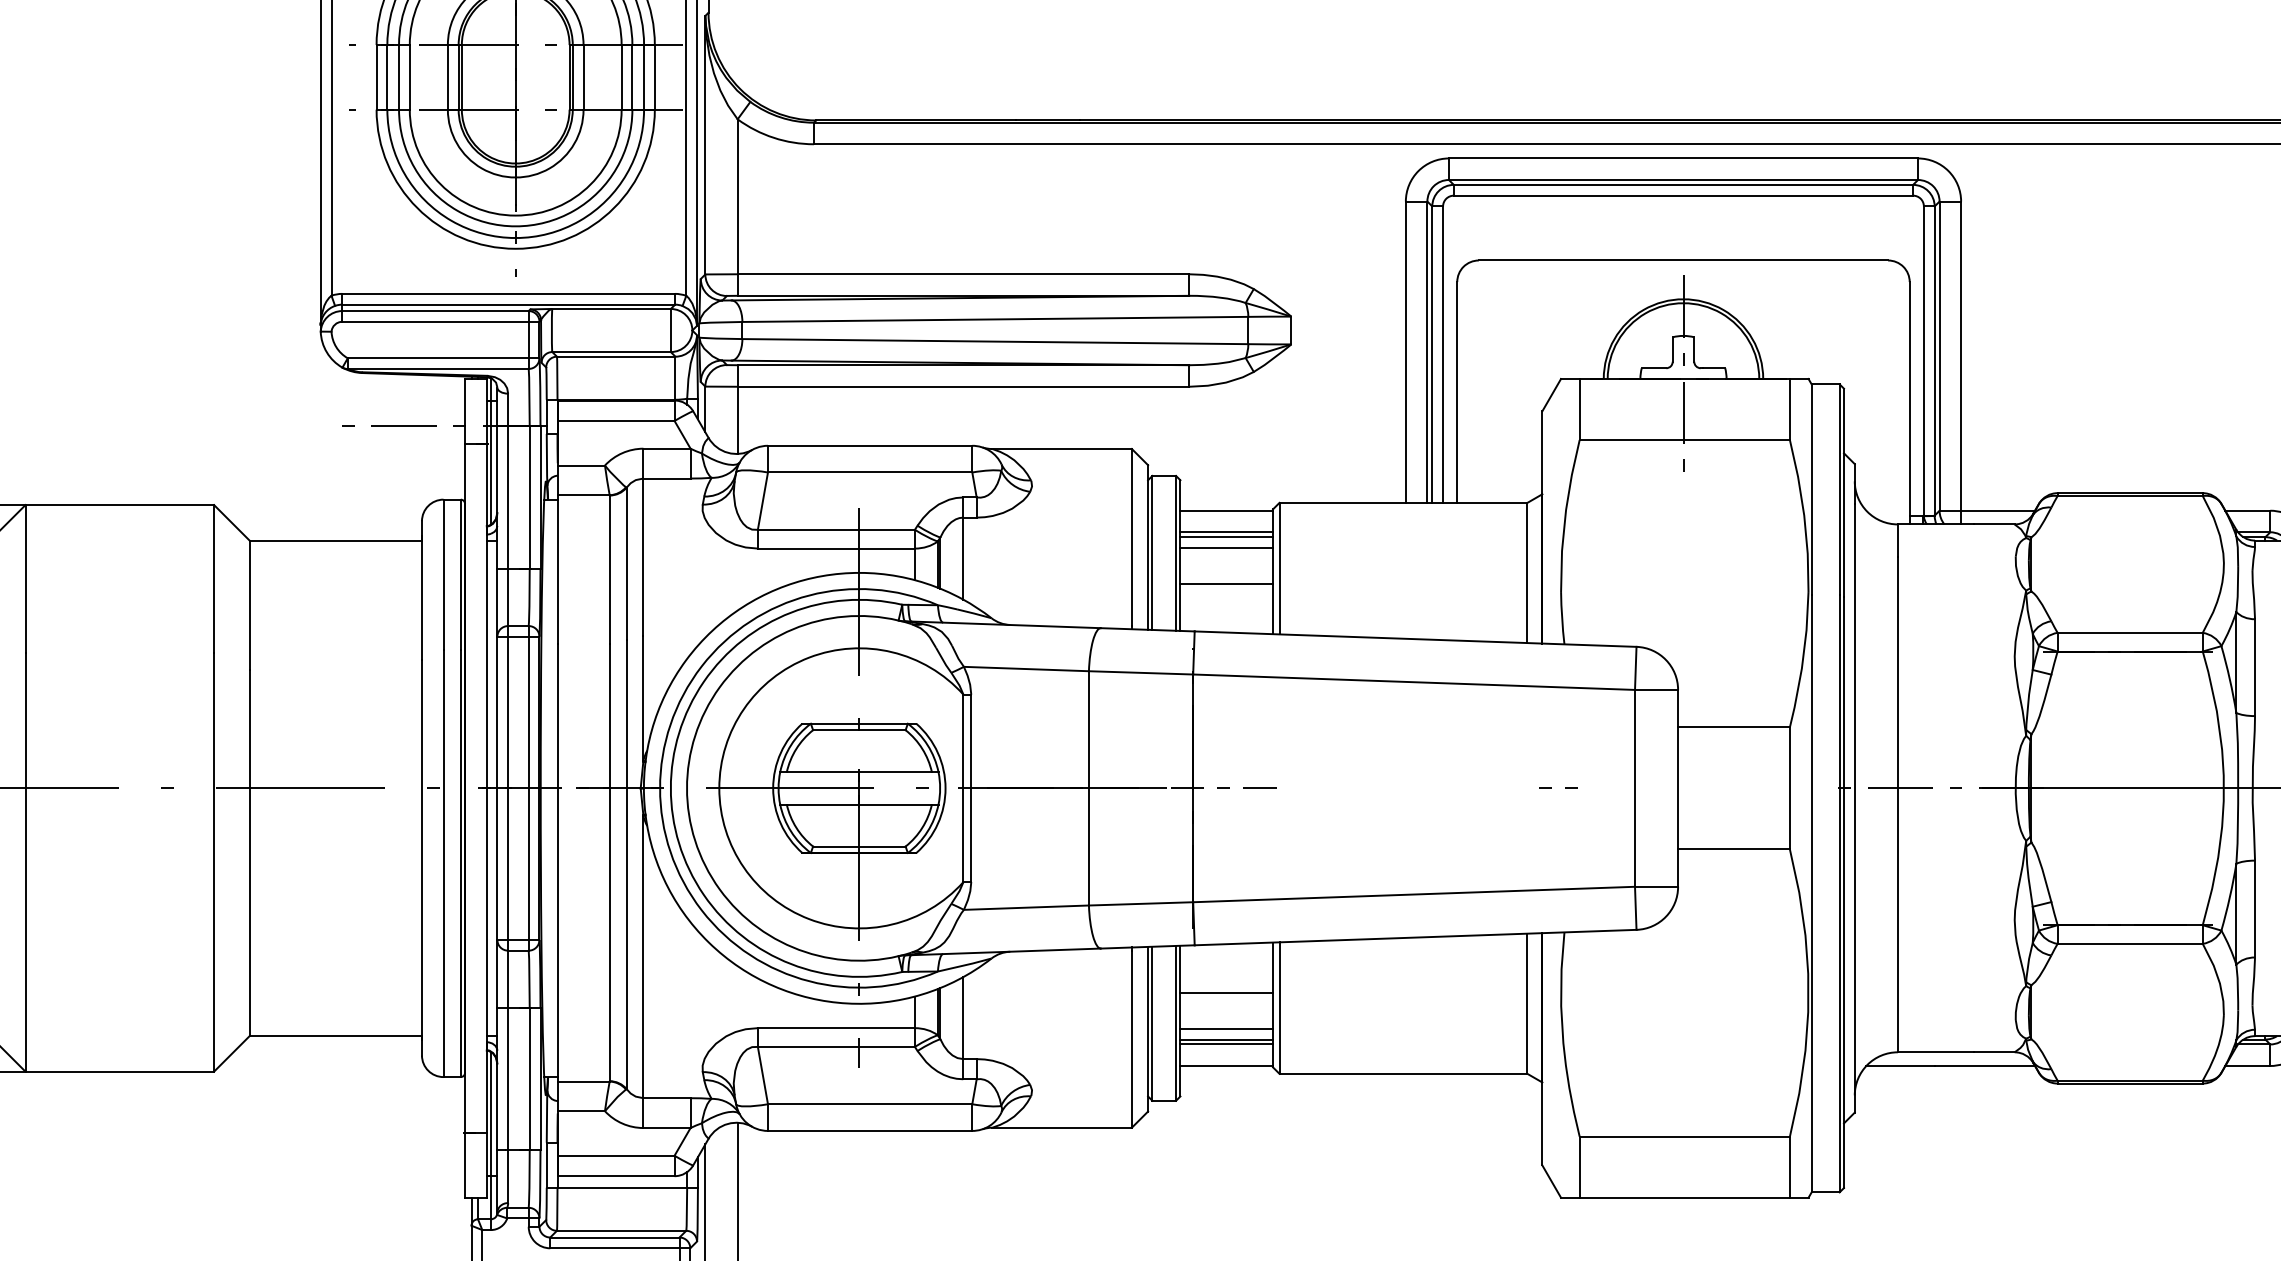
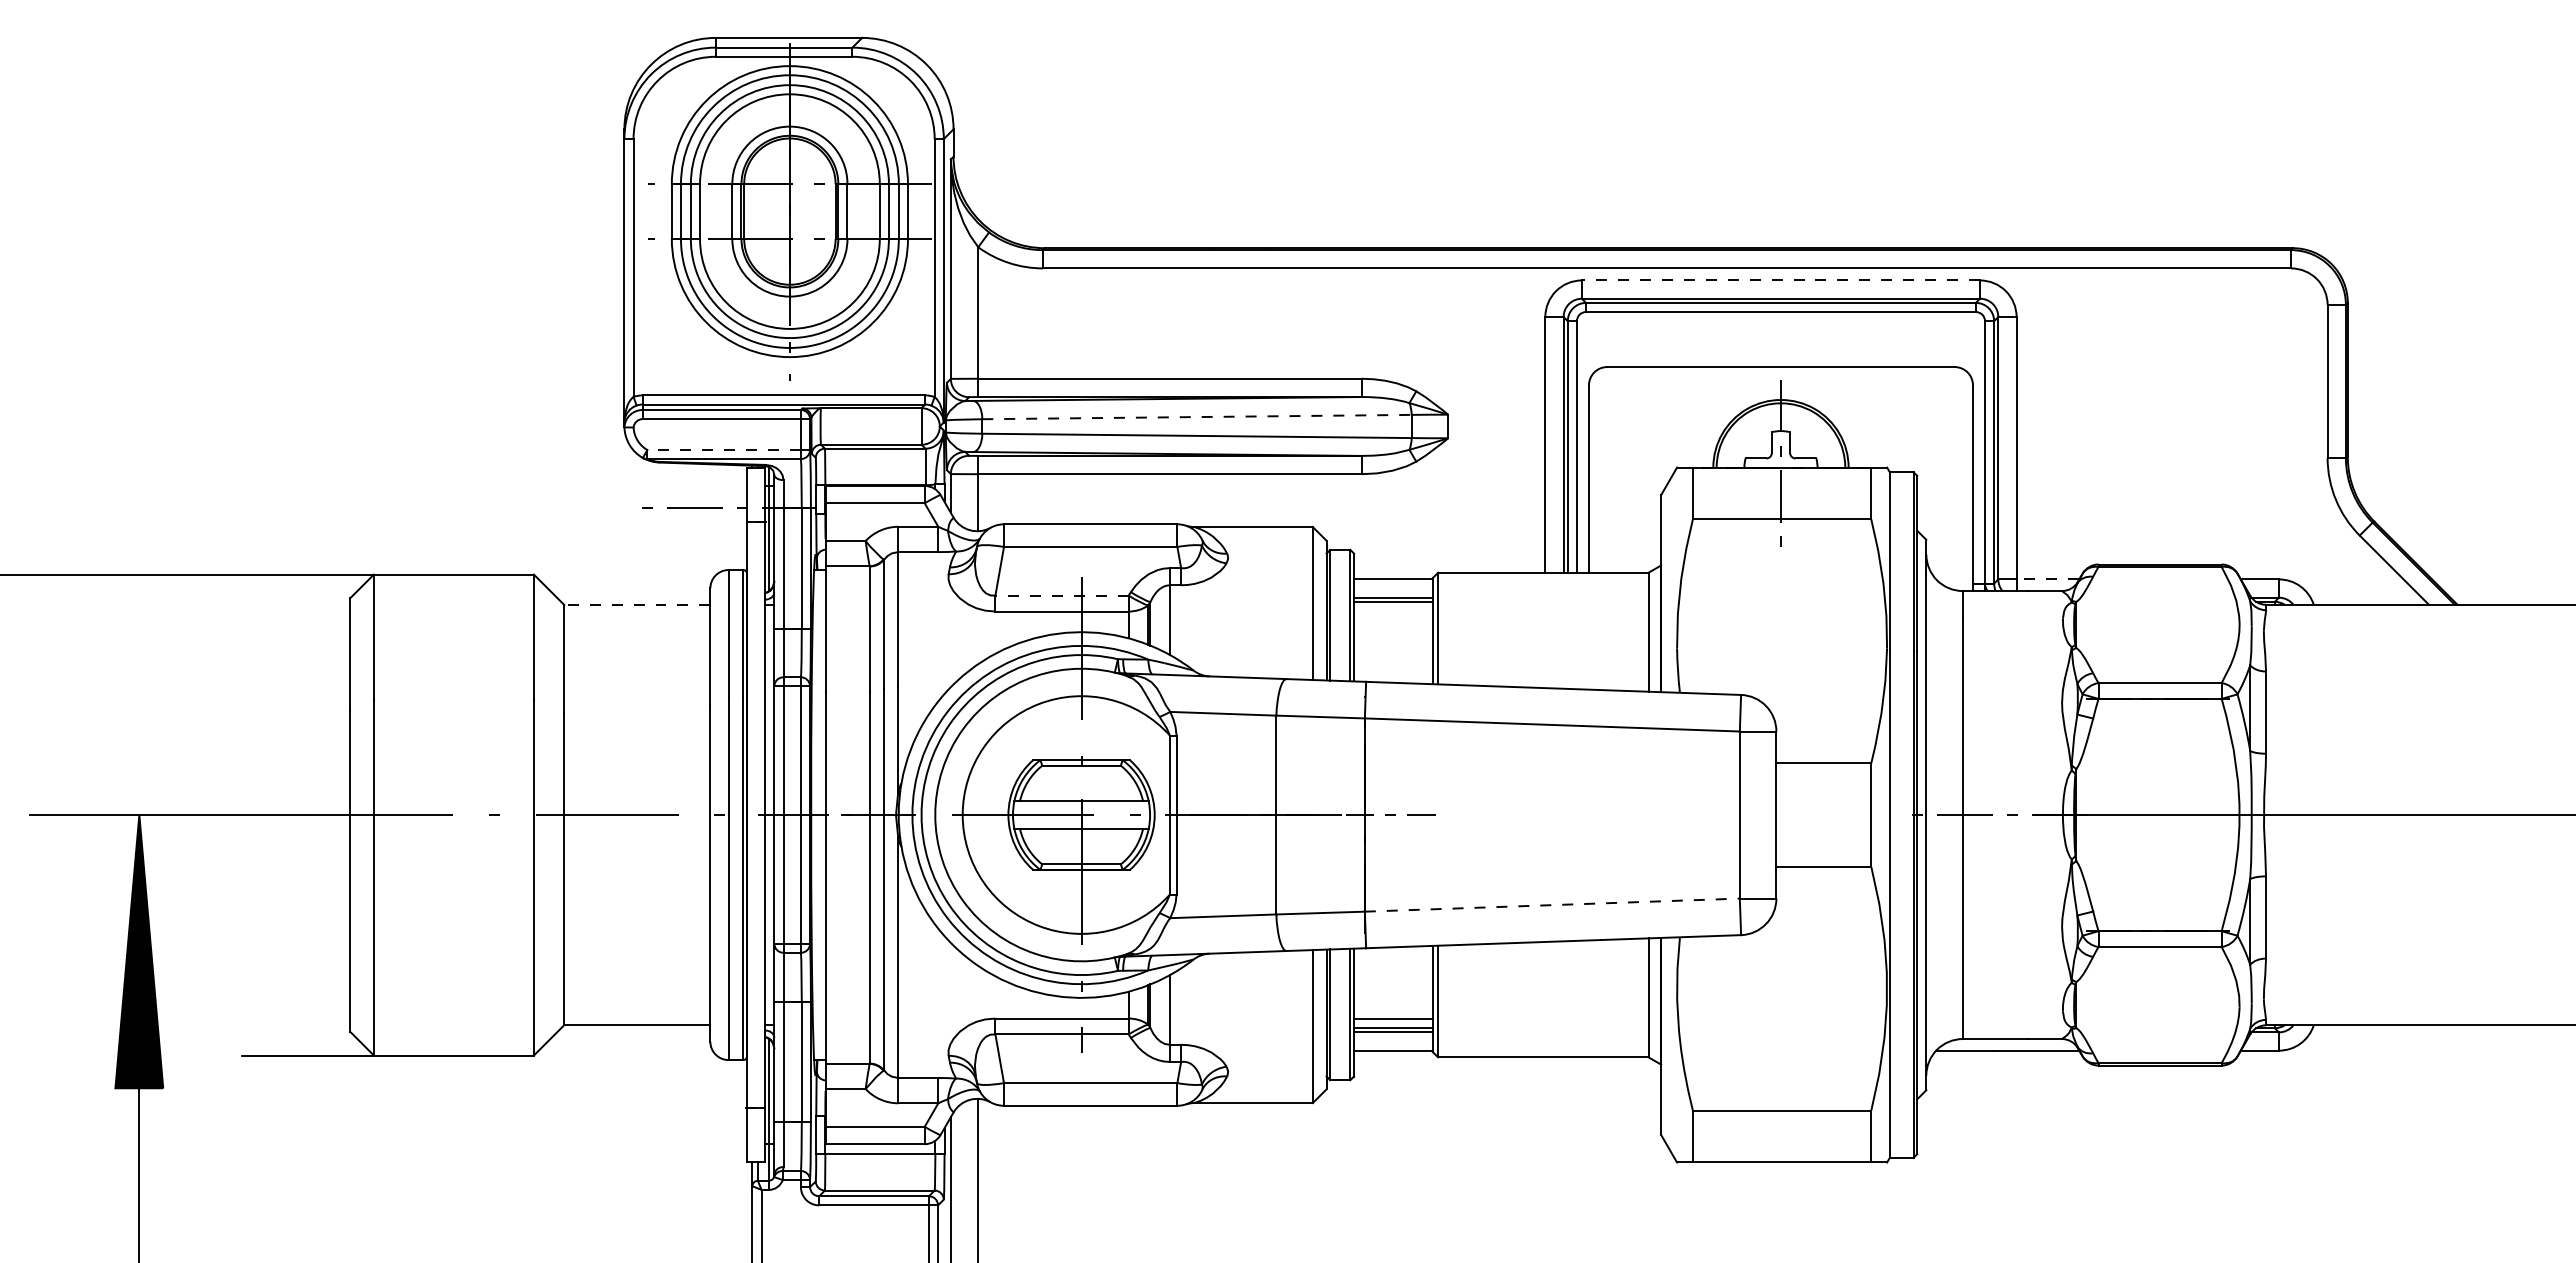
line: (1682, 158) -> (1780, 280), solid -> dashed
line: (994, 319) -> (1196, 417), solid -> dashed
line: (438, 358) -> (724, 450), solid -> dashed
line: (1997, 510) -> (2047, 579), solid -> dashed
line: (836, 529) -> (1062, 595), solid -> dashed
line: (334, 540) -> (636, 604), solid -> dashed
line: (1226, 548) -> (1393, 611), removed
line: (1226, 583) -> (1393, 641), removed
line: (1550, 787) -> (1668, 814), removed
line: (1414, 894) -> (1552, 905), solid -> dashed
line: (1226, 992) -> (1393, 988), removed

